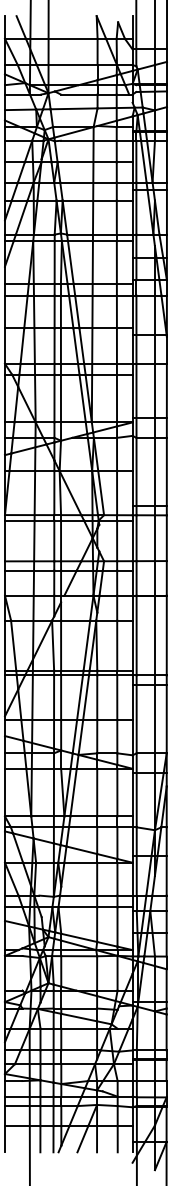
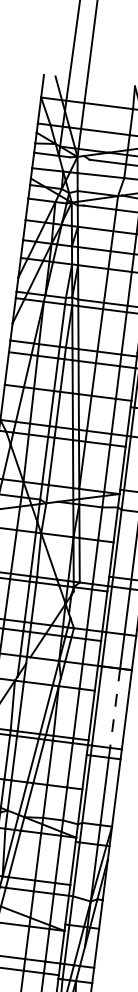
line: (154, 635) -> (114, 708), solid -> dashed

